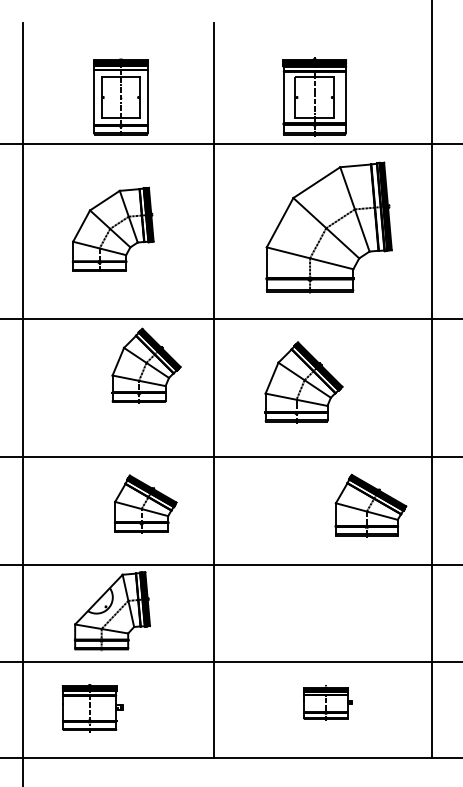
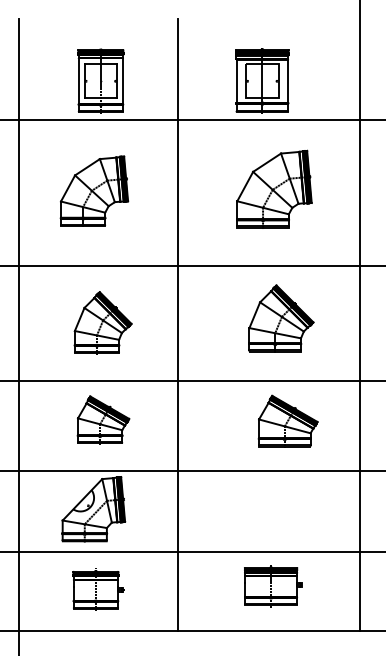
part: (329, 226) -> (274, 188), size x0.71
part: (145, 365) -> (102, 322), moved
part: (304, 382) -> (281, 318), moved
part: (145, 503) -> (103, 419), moved
part: (370, 504) -> (287, 420), moved
part: (328, 703) -> (273, 586), size x1.43
part: (92, 707) -> (98, 589), moved

